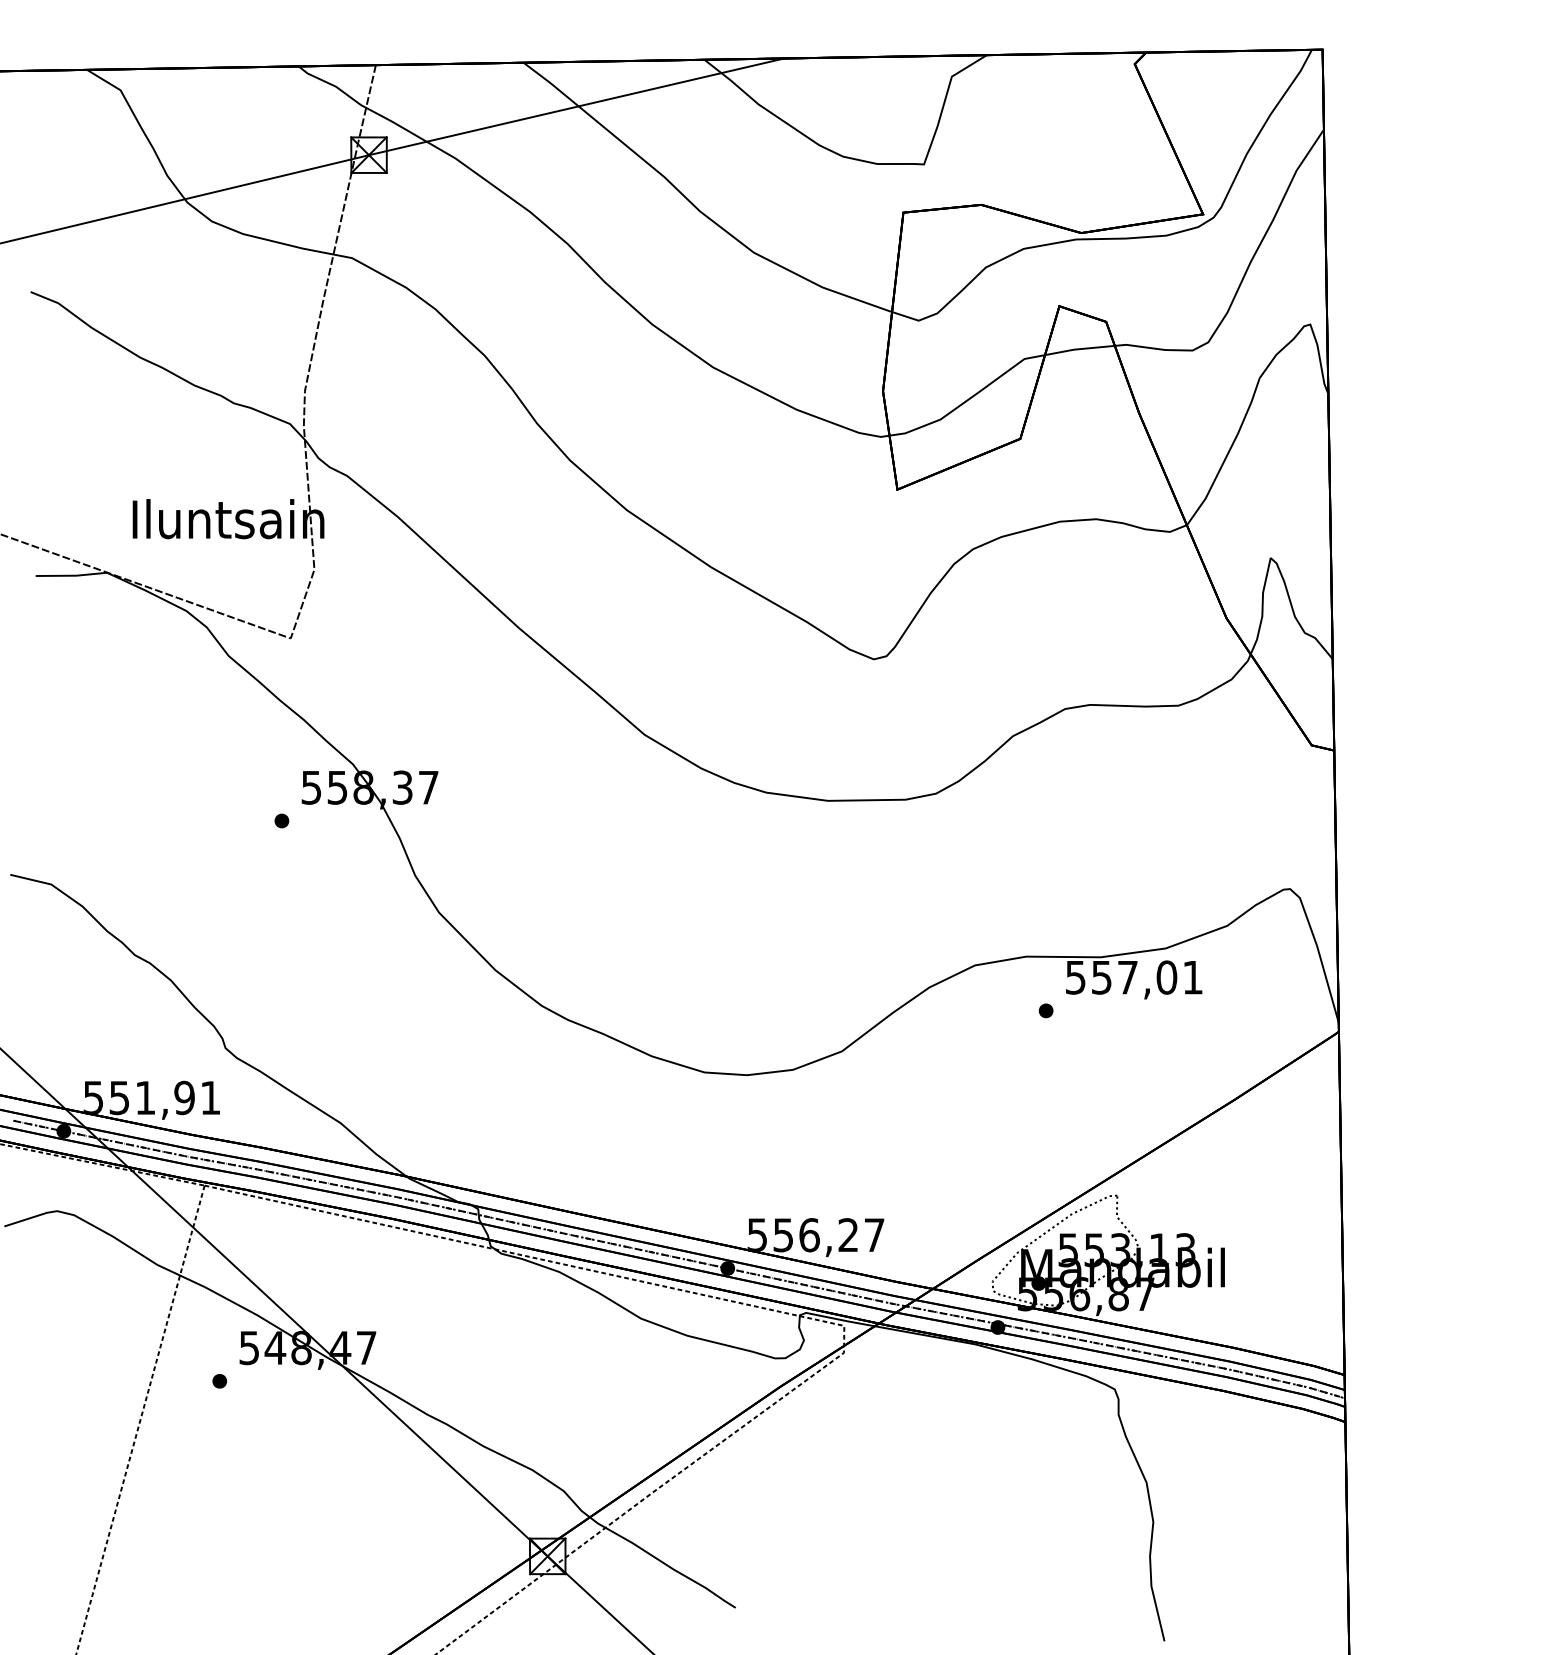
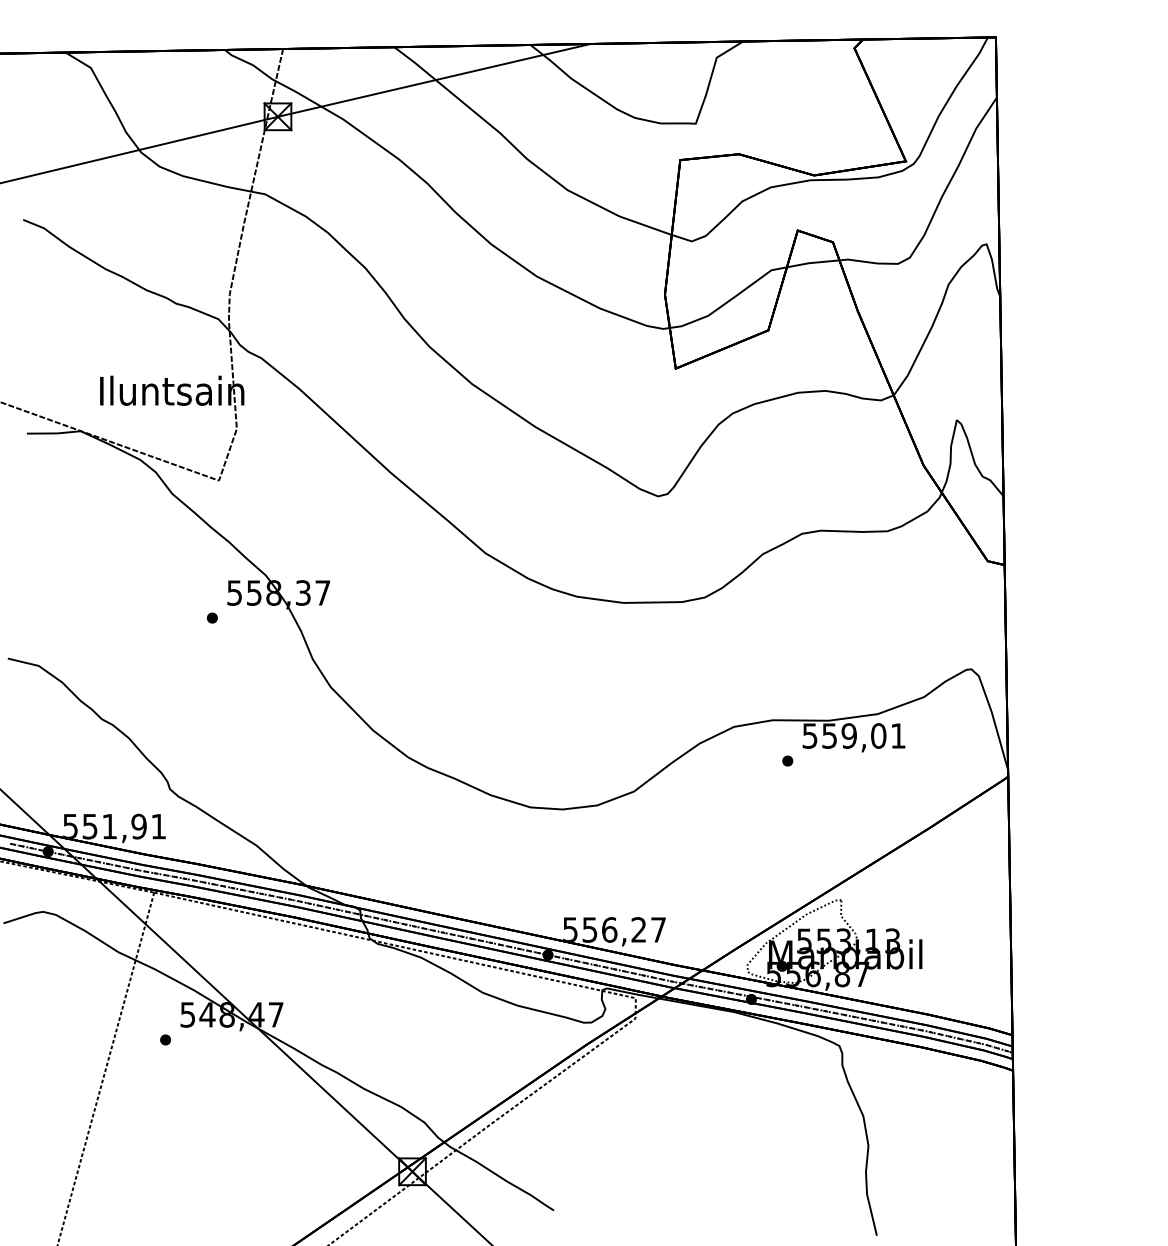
text: (1126, 976) -> (848, 735), 557,01 -> 559,01

